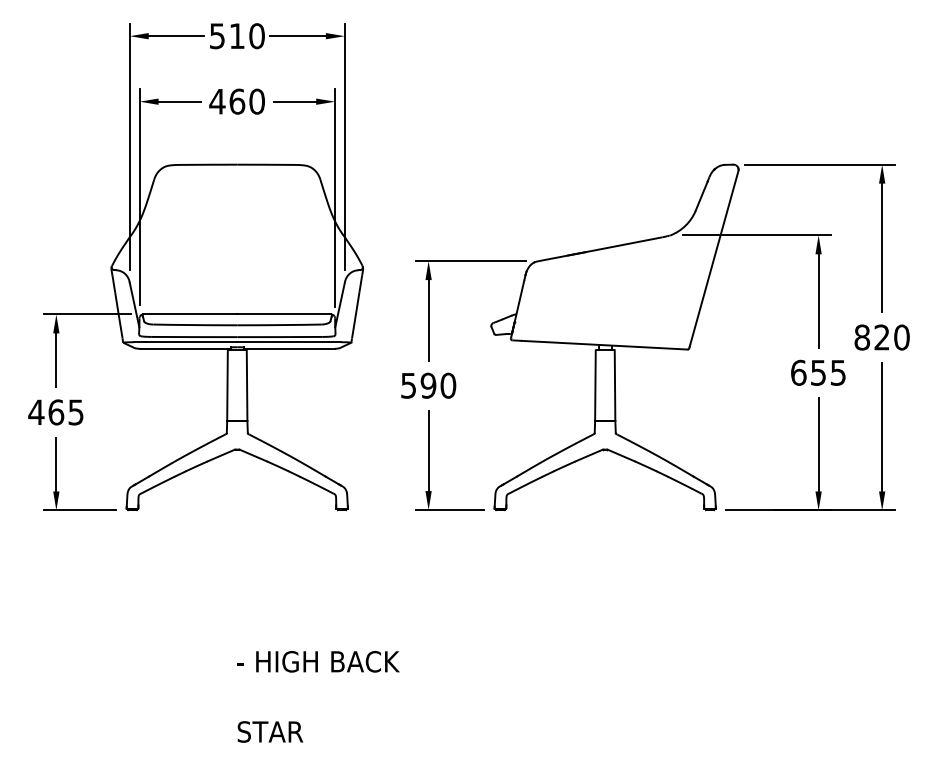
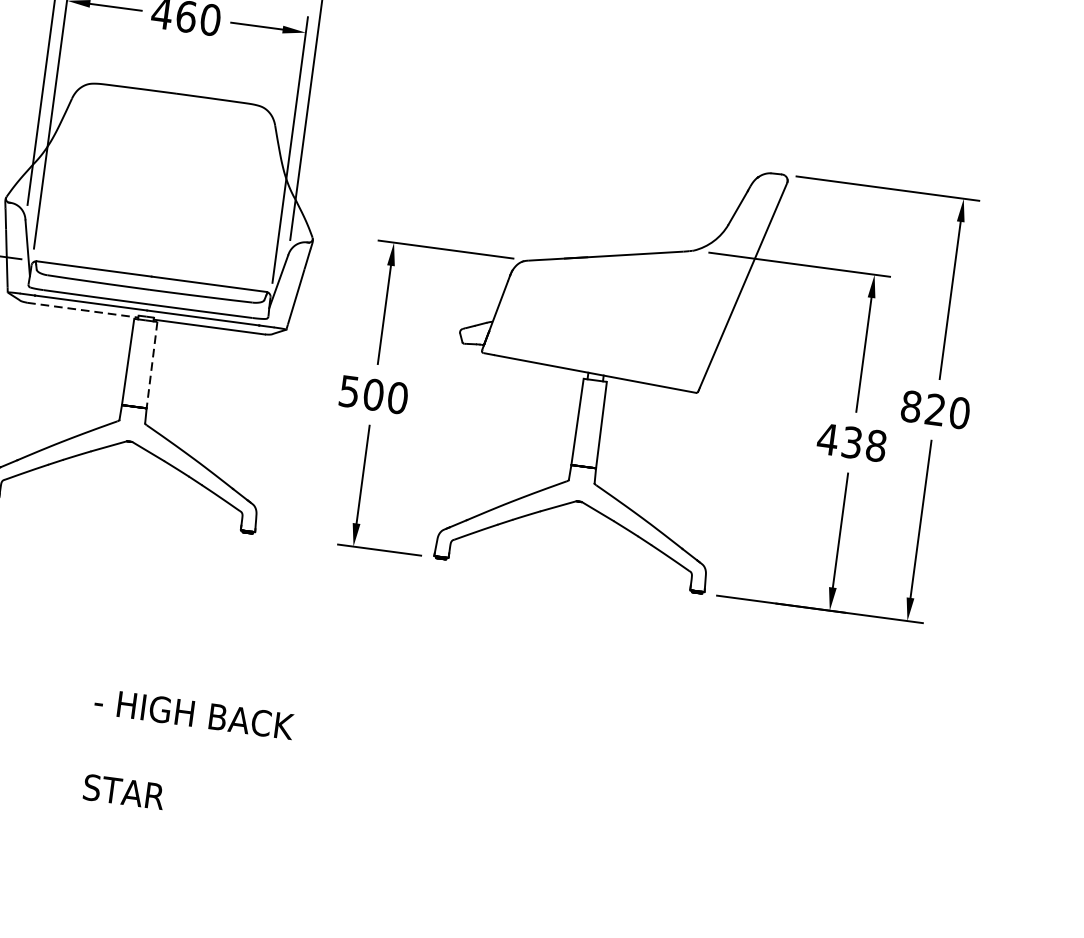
line: (185, 348) -> (82, 309), solid -> dashed
text: (818, 372) -> (852, 442), 655 -> 438
line: (247, 385) -> (152, 365), solid -> dashed
text: (428, 385) -> (373, 394), 590 -> 500

